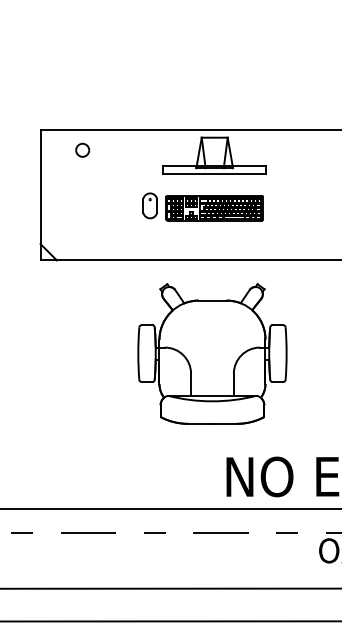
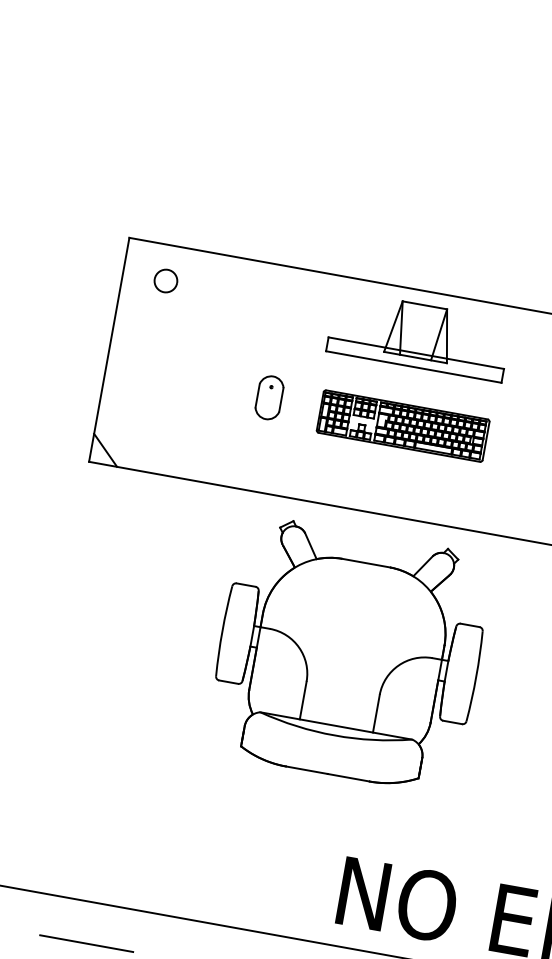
part: (82, 149) -> (165, 279), moved
part: (149, 205) -> (268, 396), moved
part: (212, 353) -> (349, 653), moved

